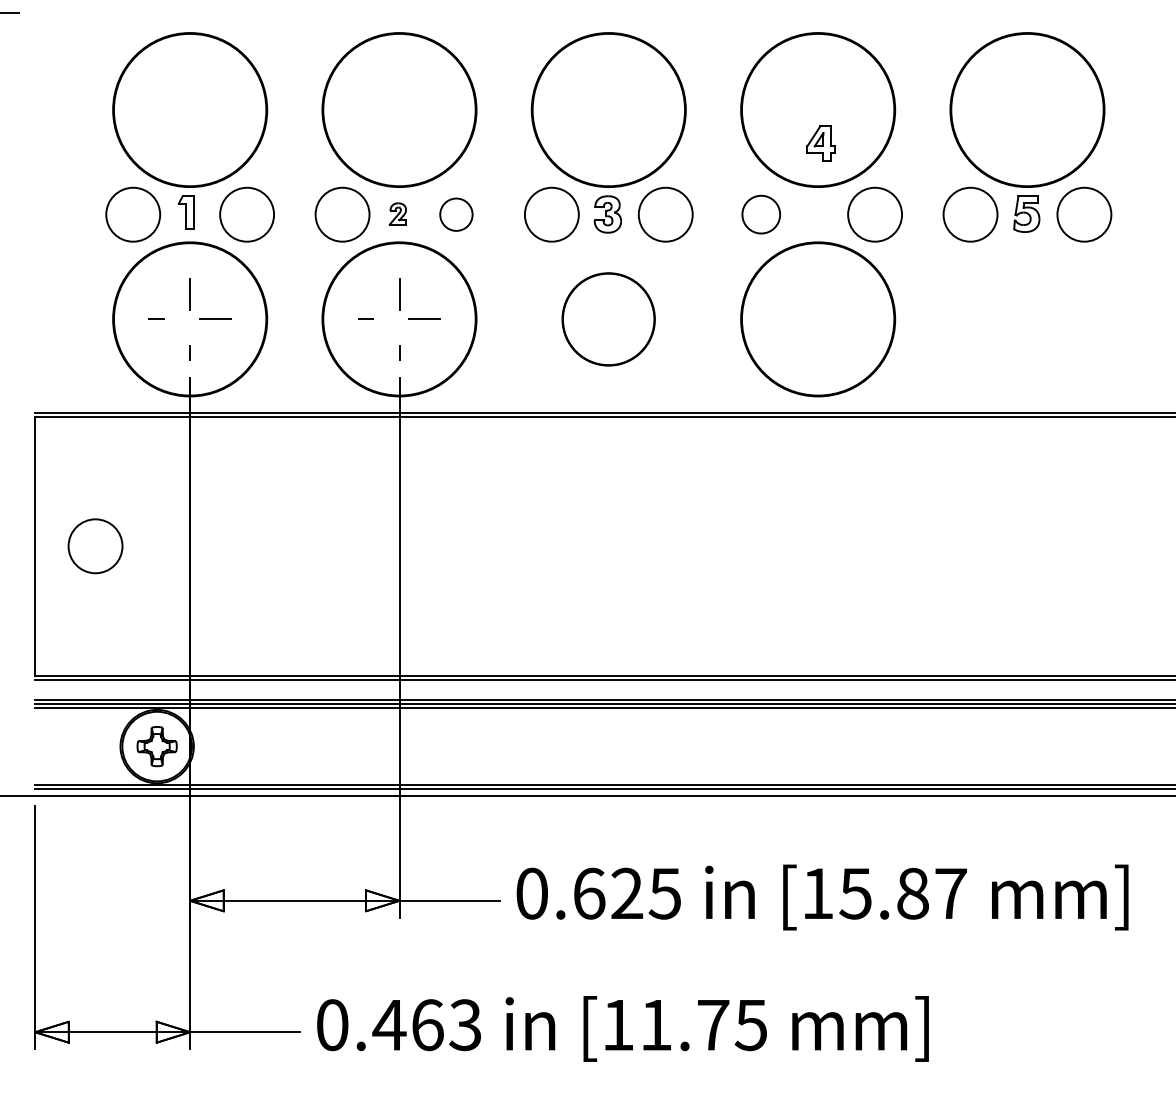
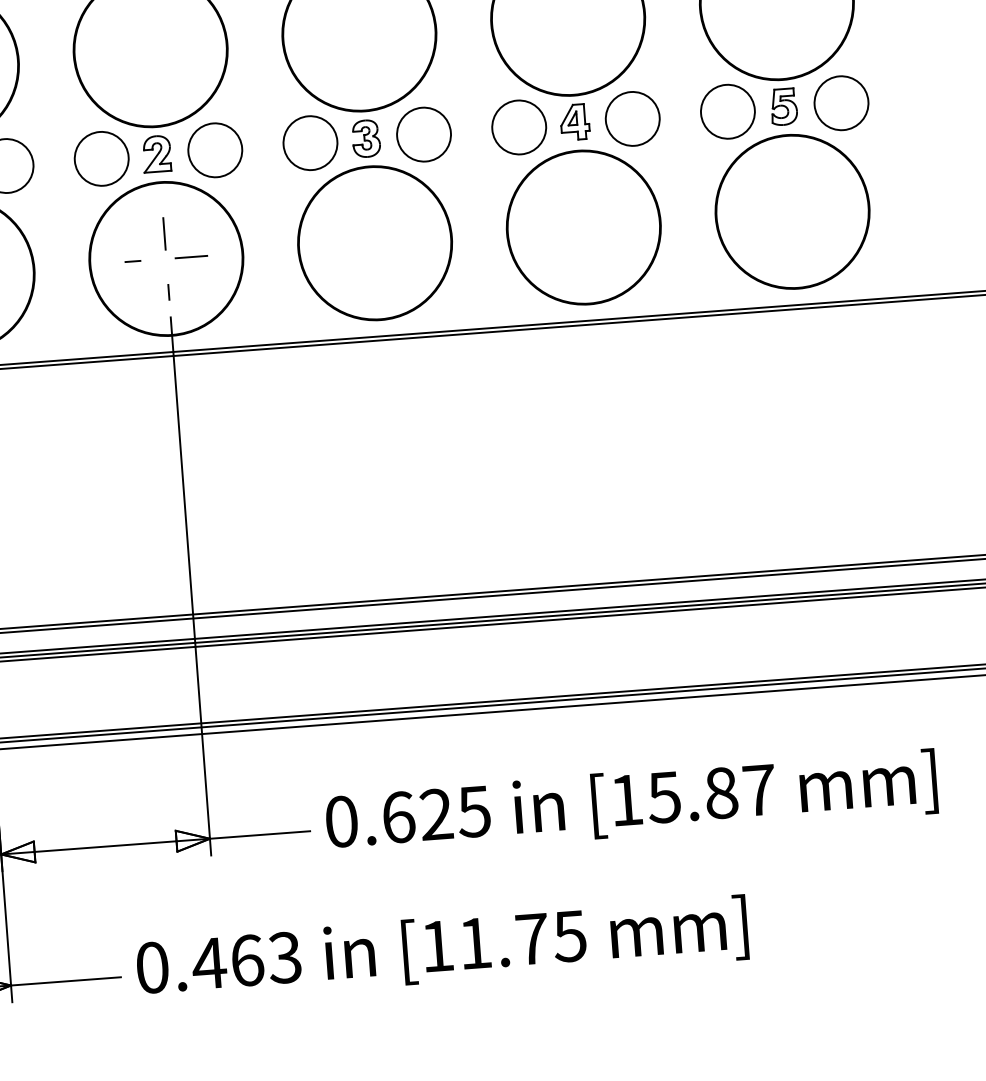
part: (820, 143) -> (574, 122), moved
part: (397, 213) -> (156, 153), size x1.67
circle: (456, 214) -> (215, 150), size x1.67
circle: (761, 214) -> (519, 127), size x1.43
circle: (608, 319) -> (374, 243), size x1.67
circle: (1027, 319) -> (792, 211), added

